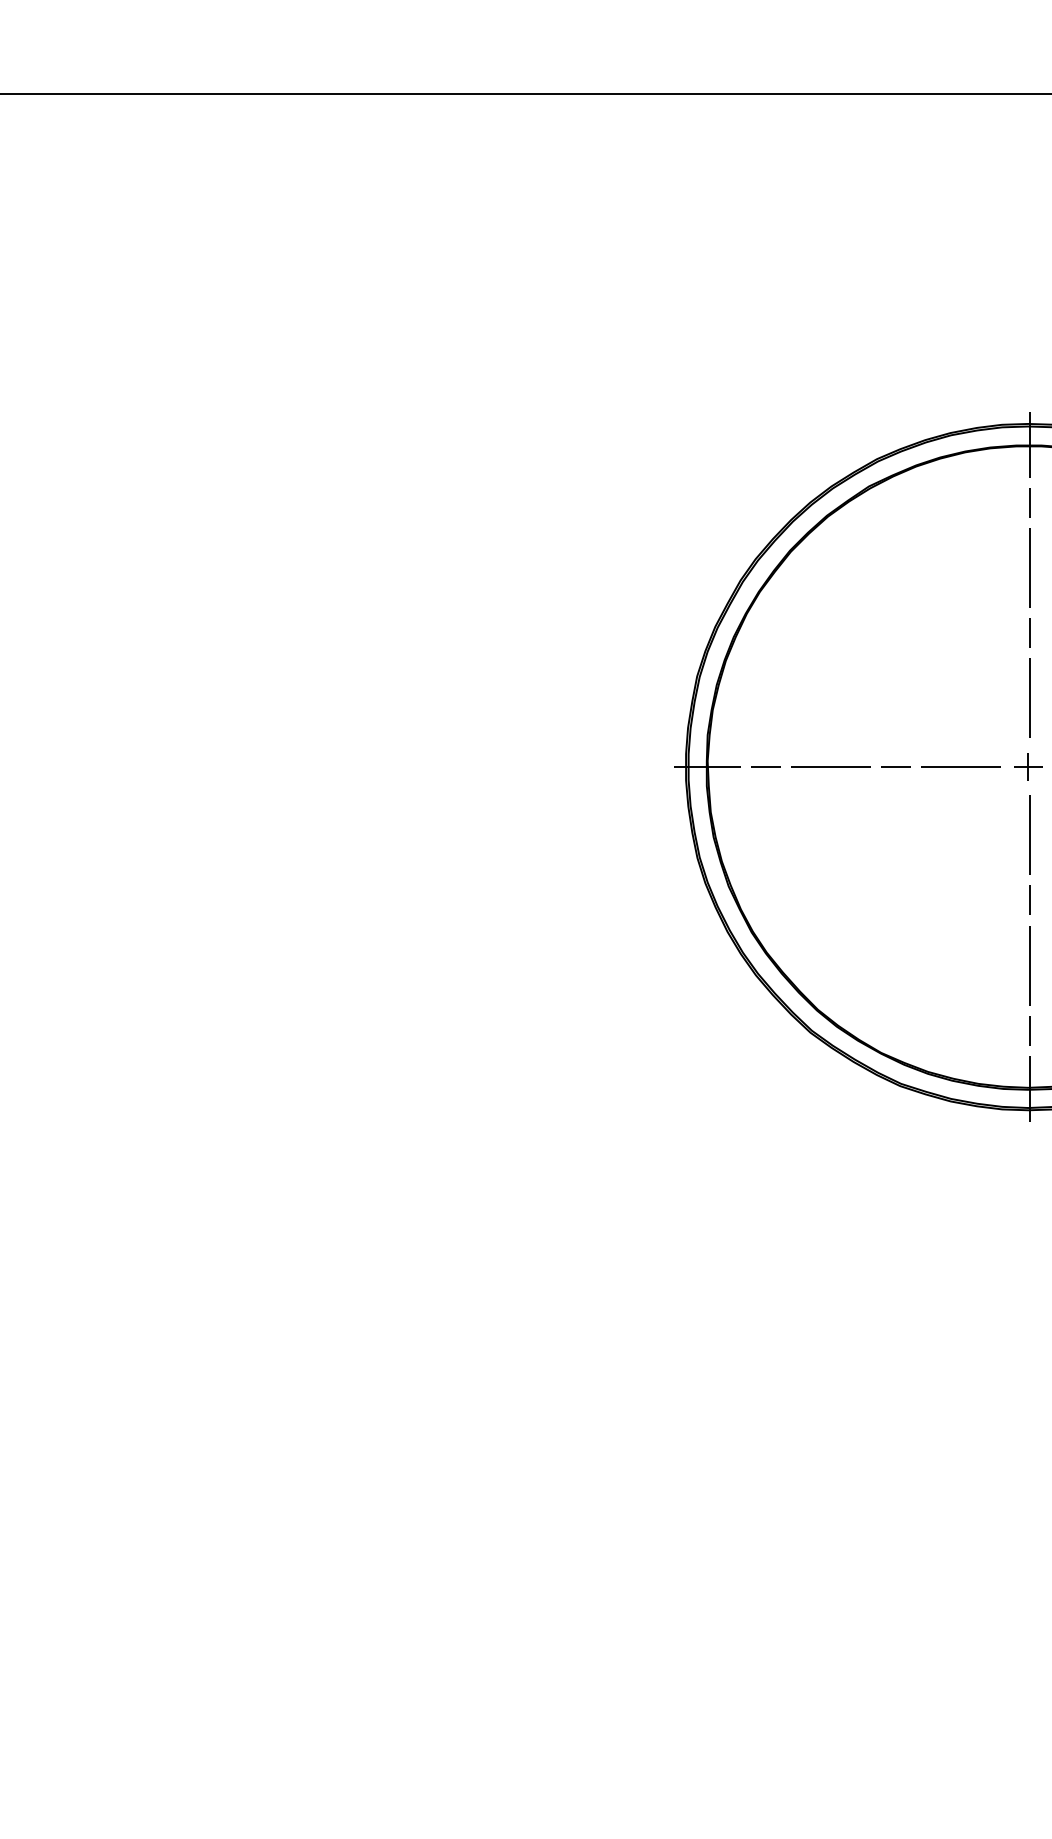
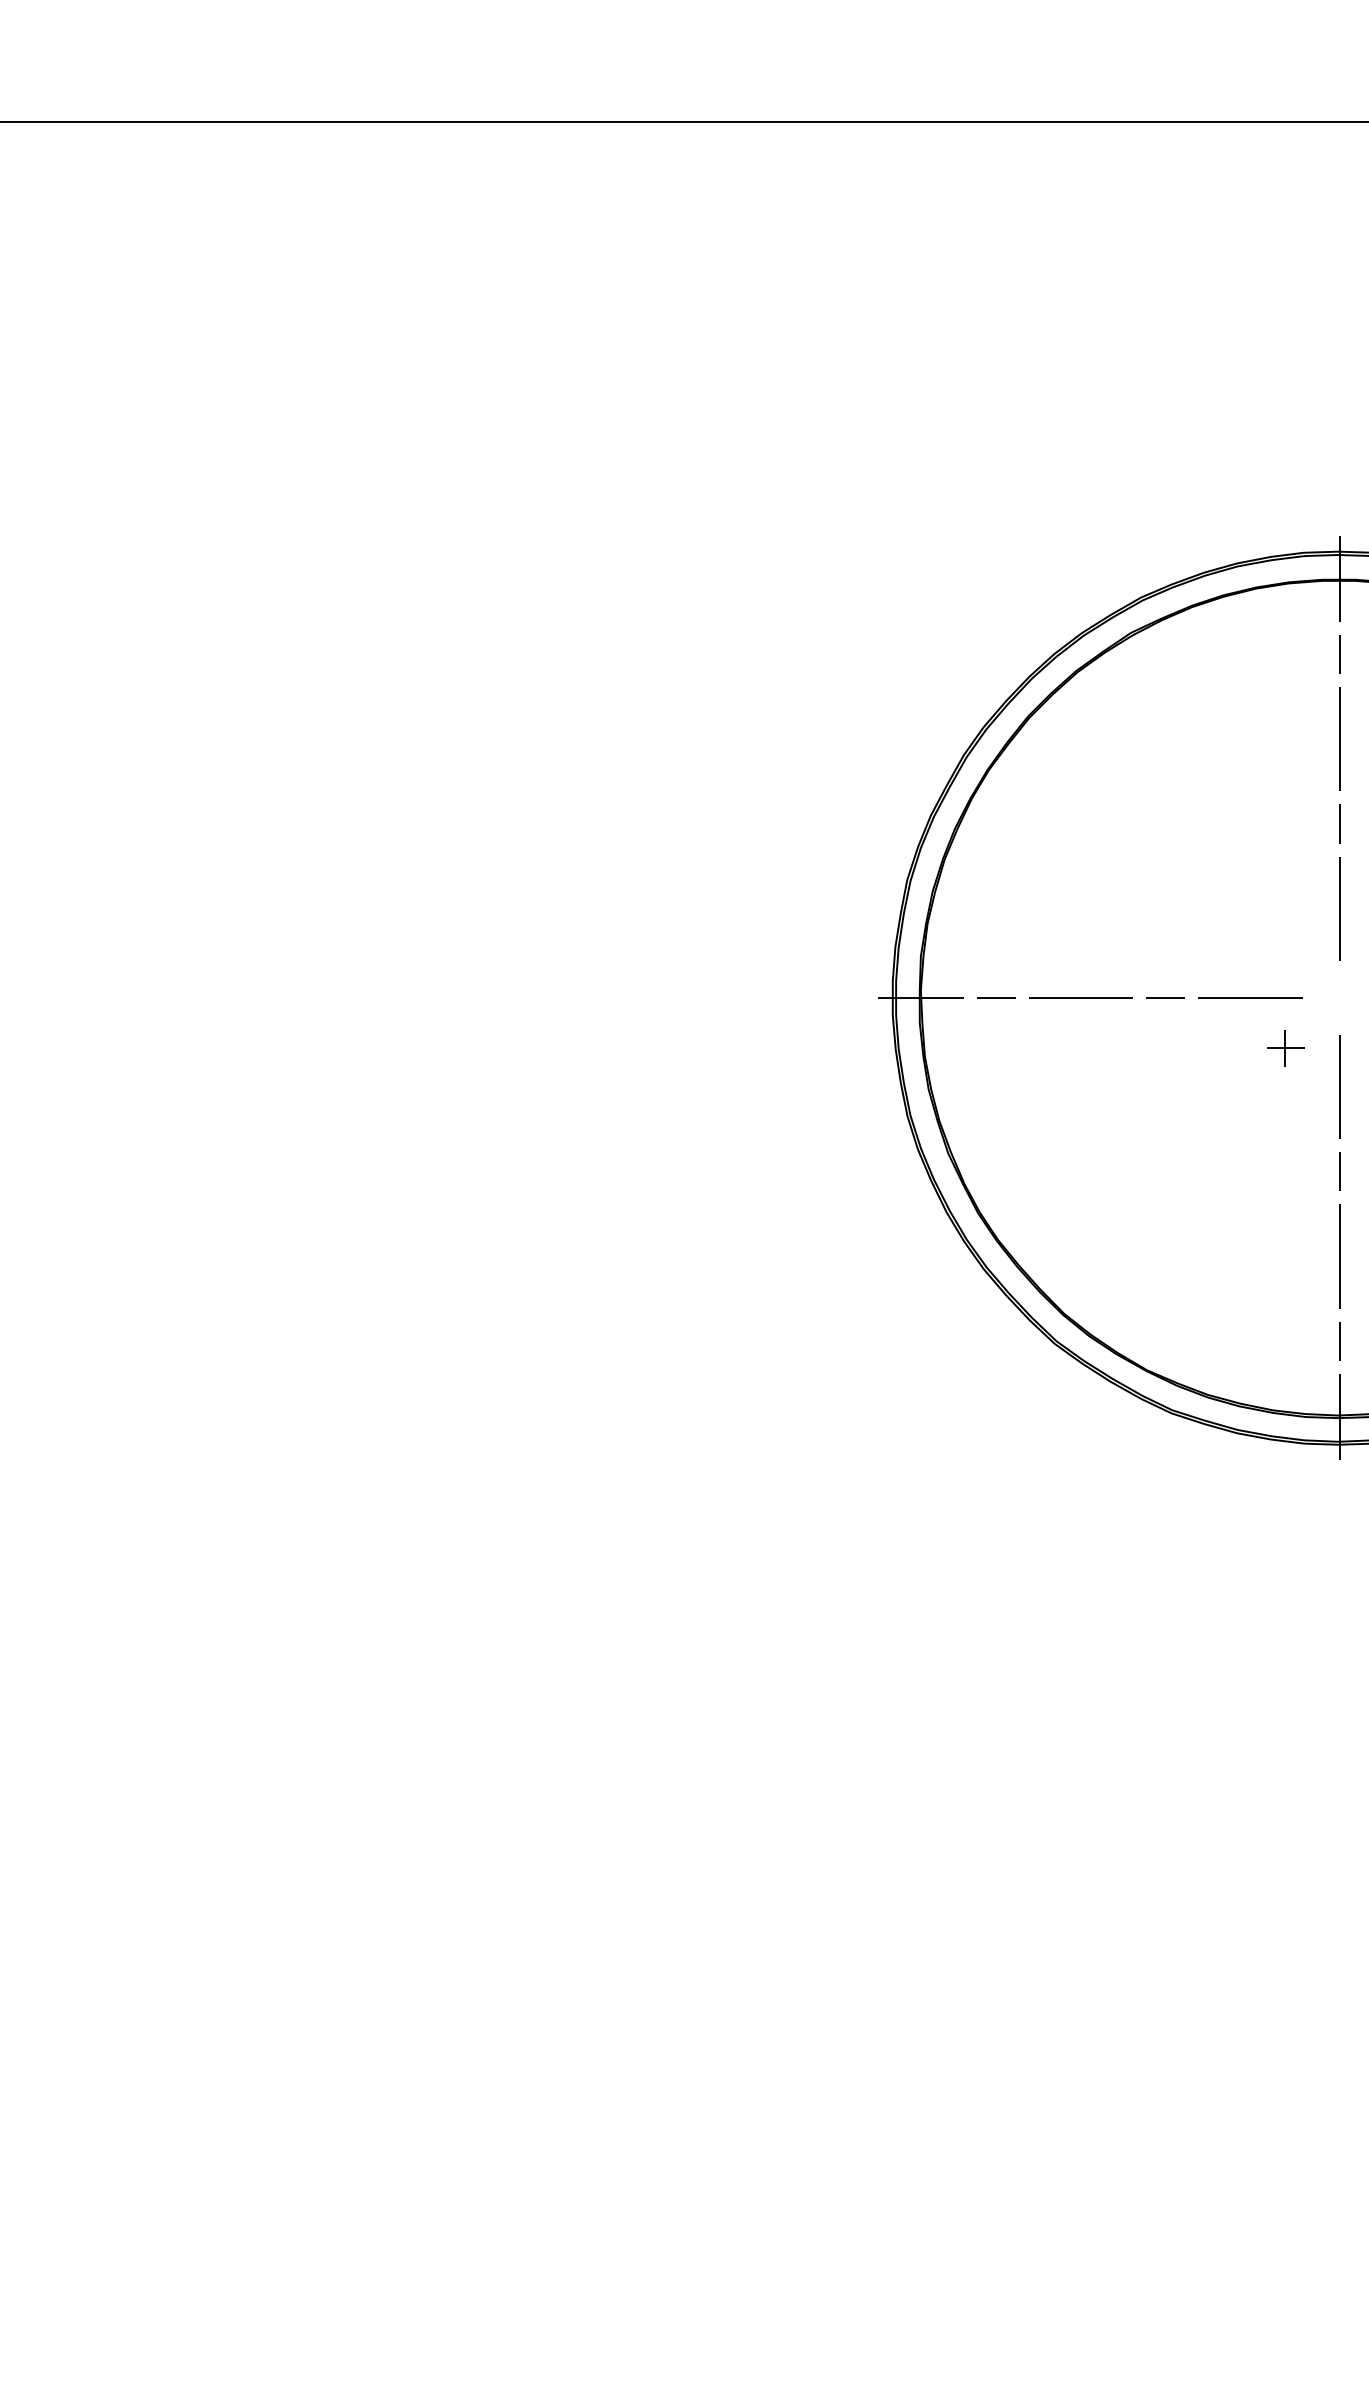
part: (1028, 767) -> (1285, 1048), moved

